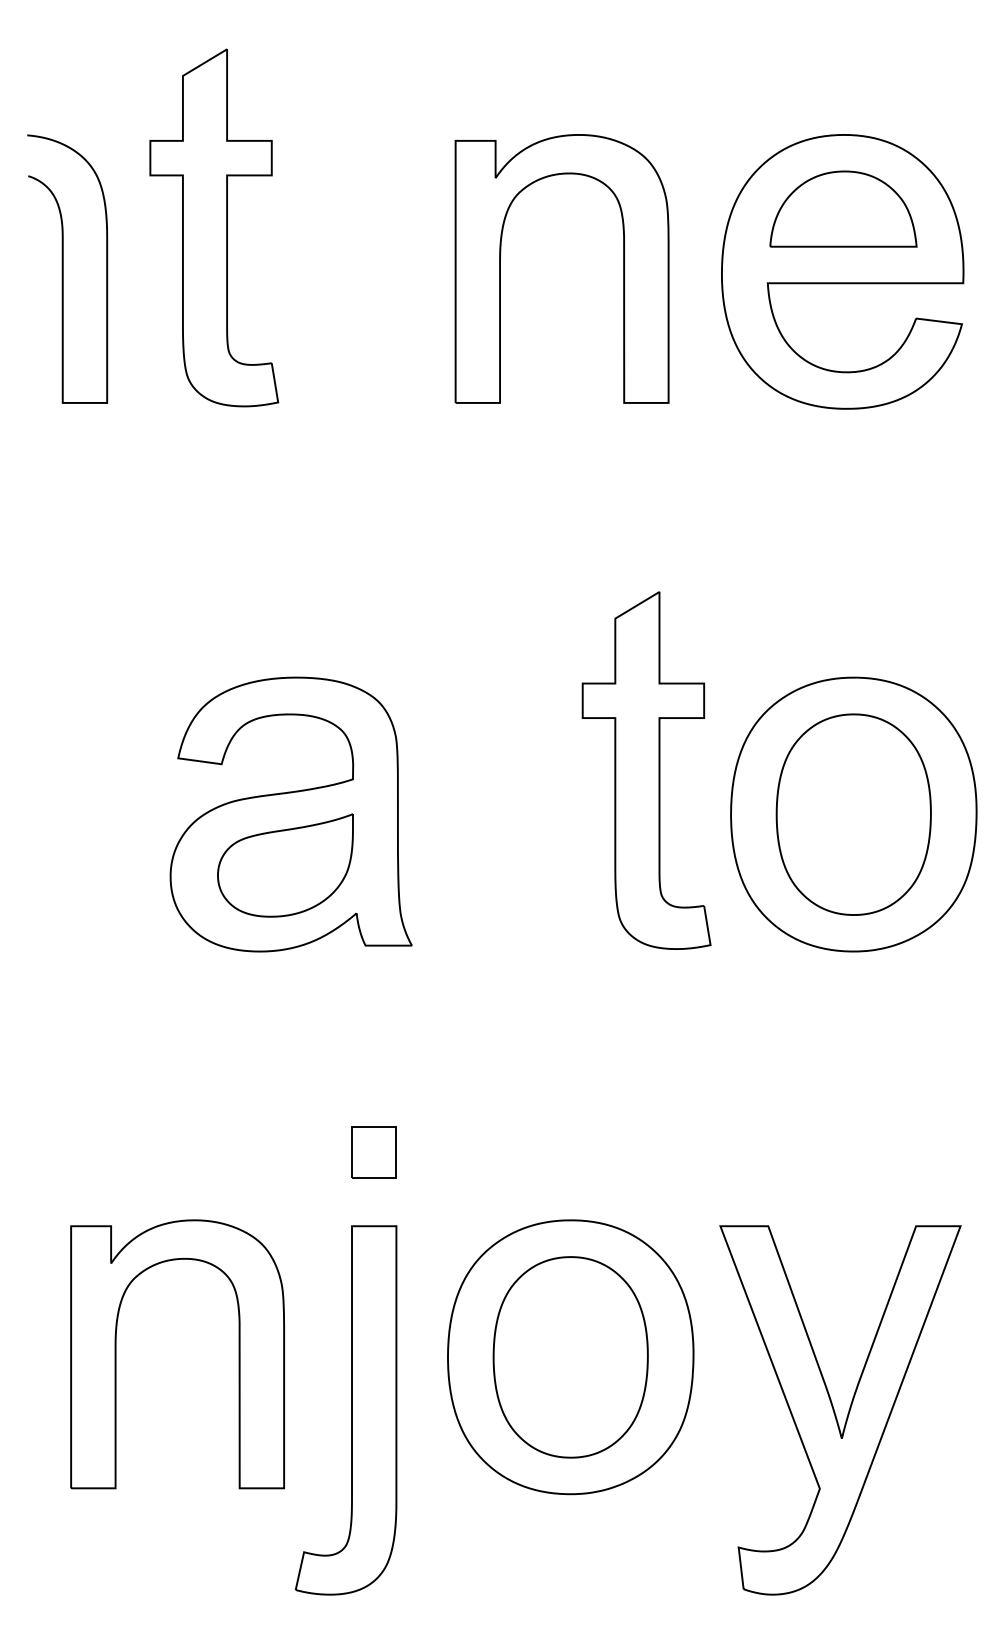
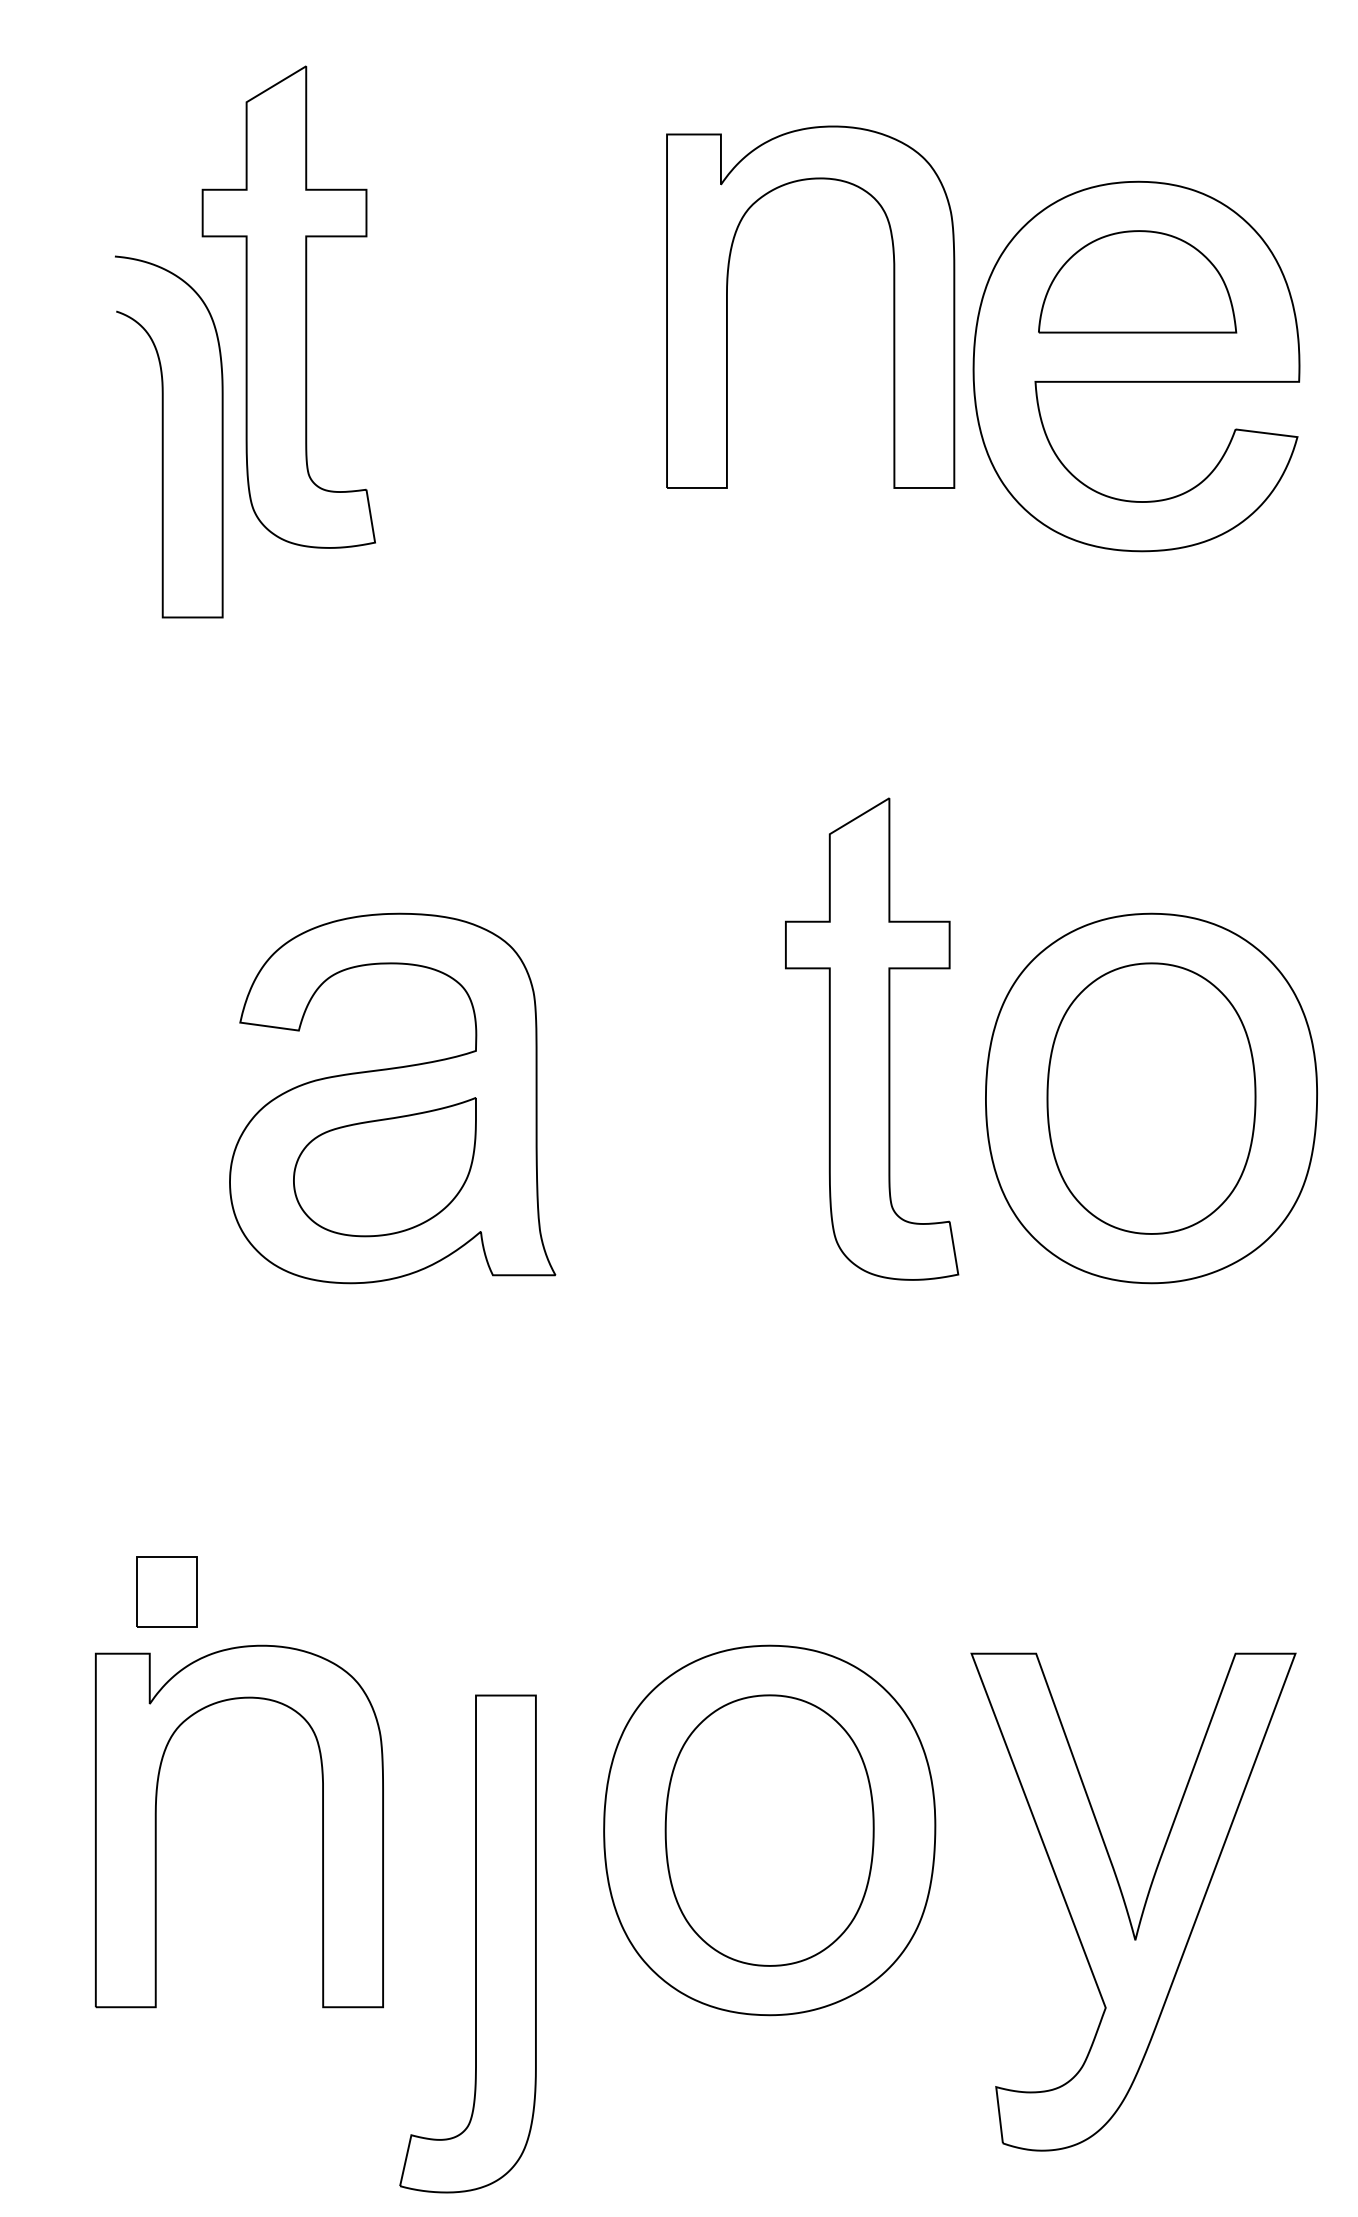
curve: (63, 268) -> (163, 436), moved
part: (500, 268) -> (727, 306), moved
part: (373, 1152) -> (166, 1592), moved
part: (346, 1410) -> (468, 1944), moved

